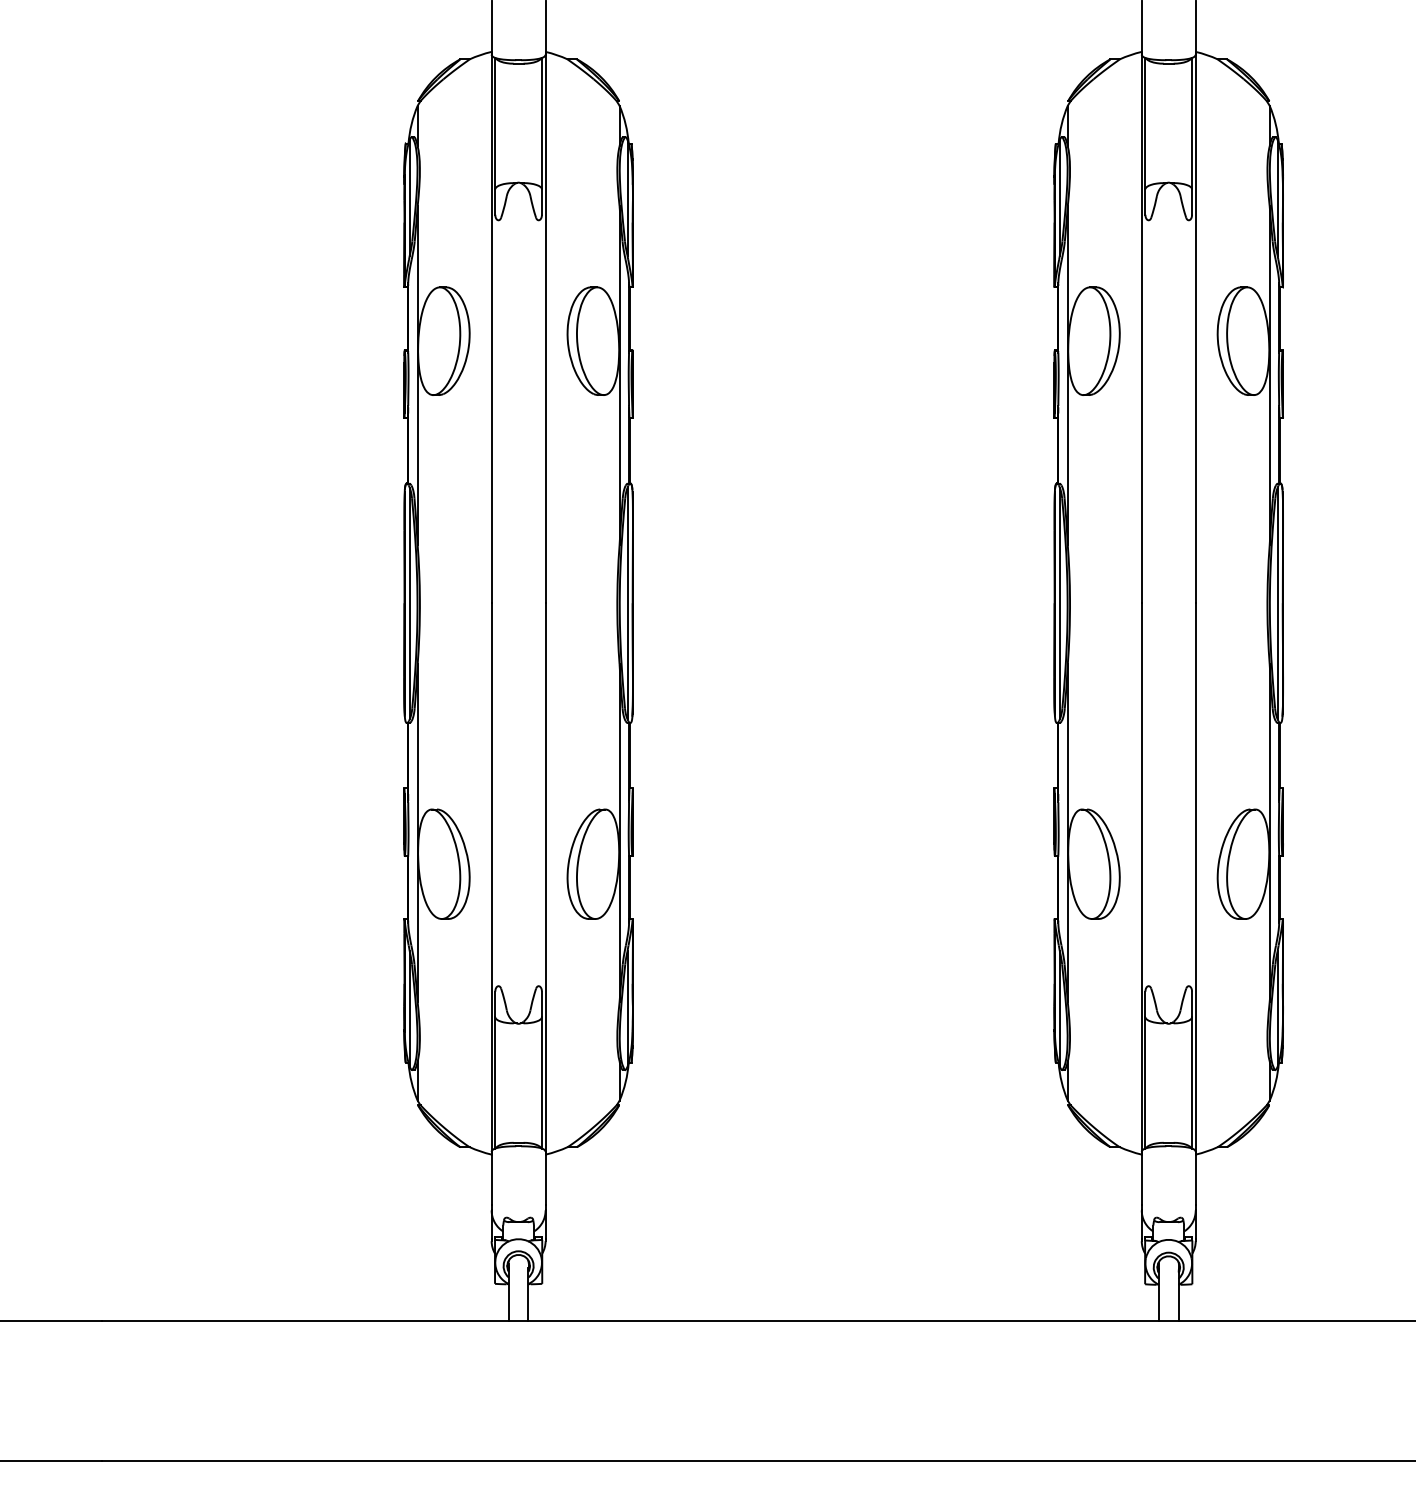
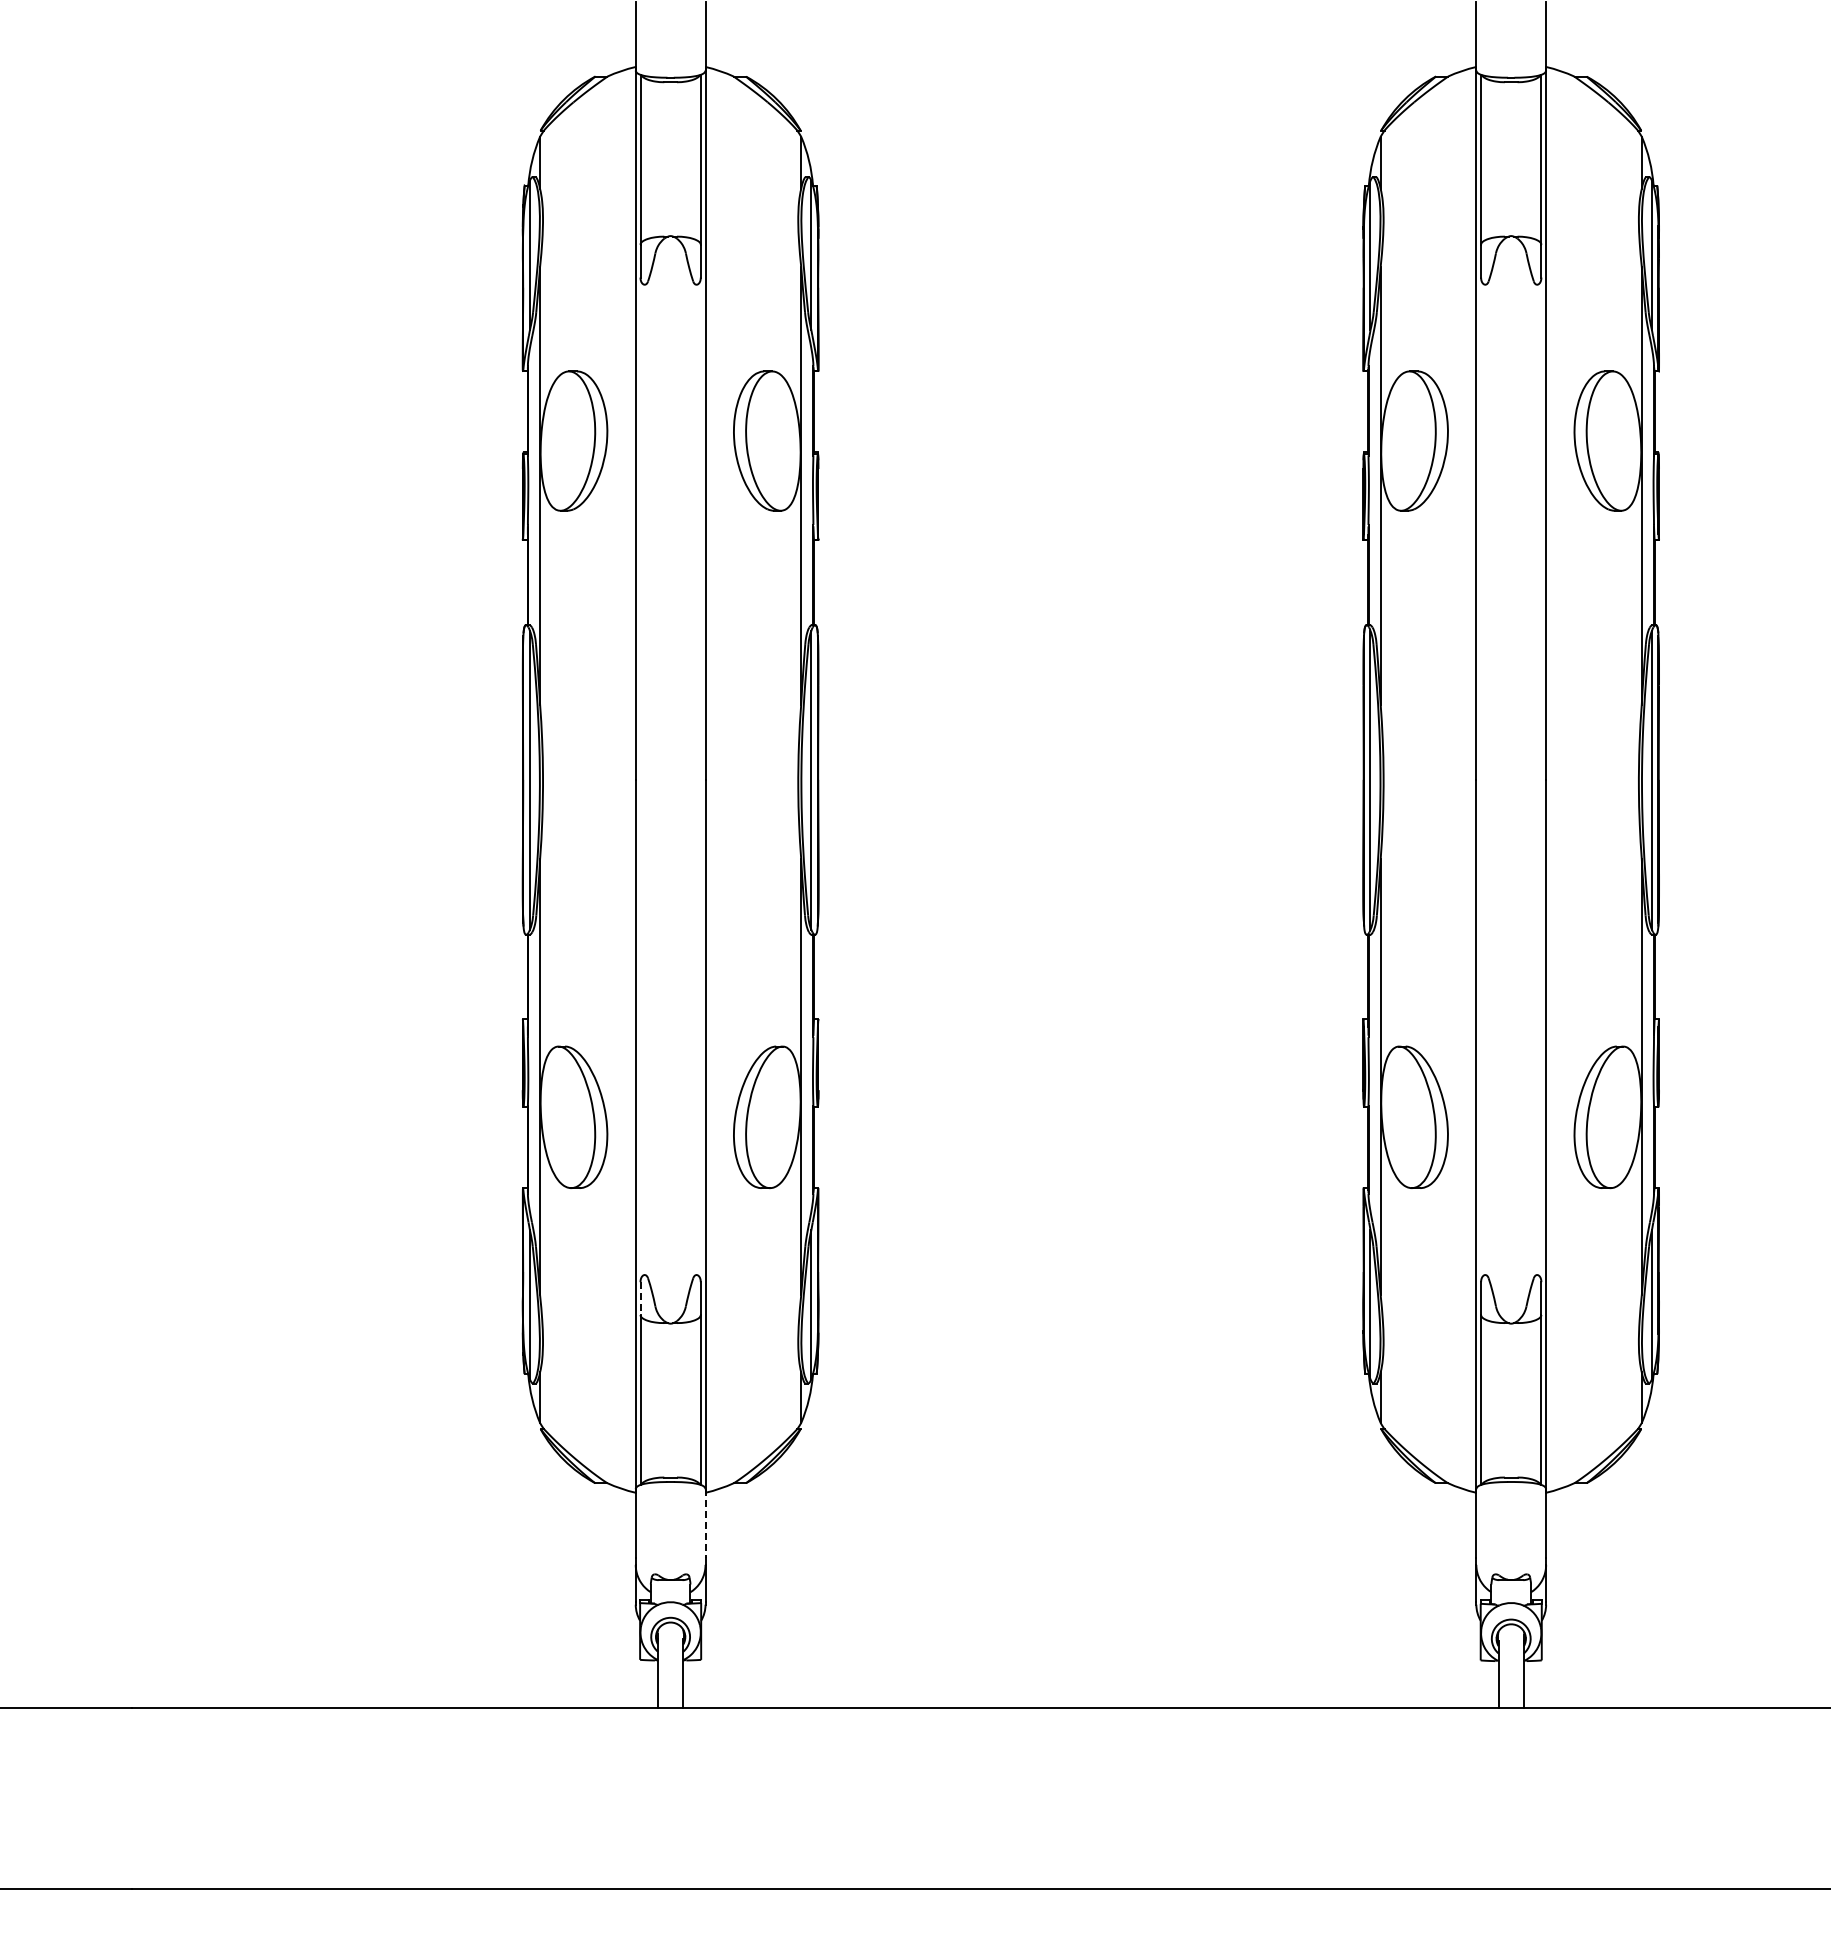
line: (495, 1005) -> (640, 1299), solid -> dashed
line: (545, 1179) -> (705, 1524), solid -> dashed

